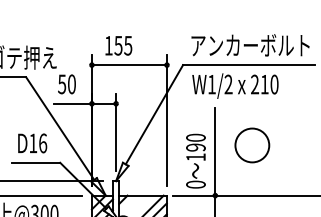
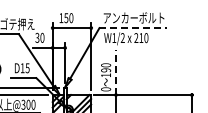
text: (128, 46) -> (71, 18), 155 -> 150
line: (249, 65) -> (133, 28), solid -> dashed
text: (62, 81) -> (37, 36), 50 -> 30
text: (42, 143) -> (27, 68), D16 -> D15
circle: (251, 143) -> (134, 68), removed
line: (216, 151) -> (116, 72), solid -> dashed

